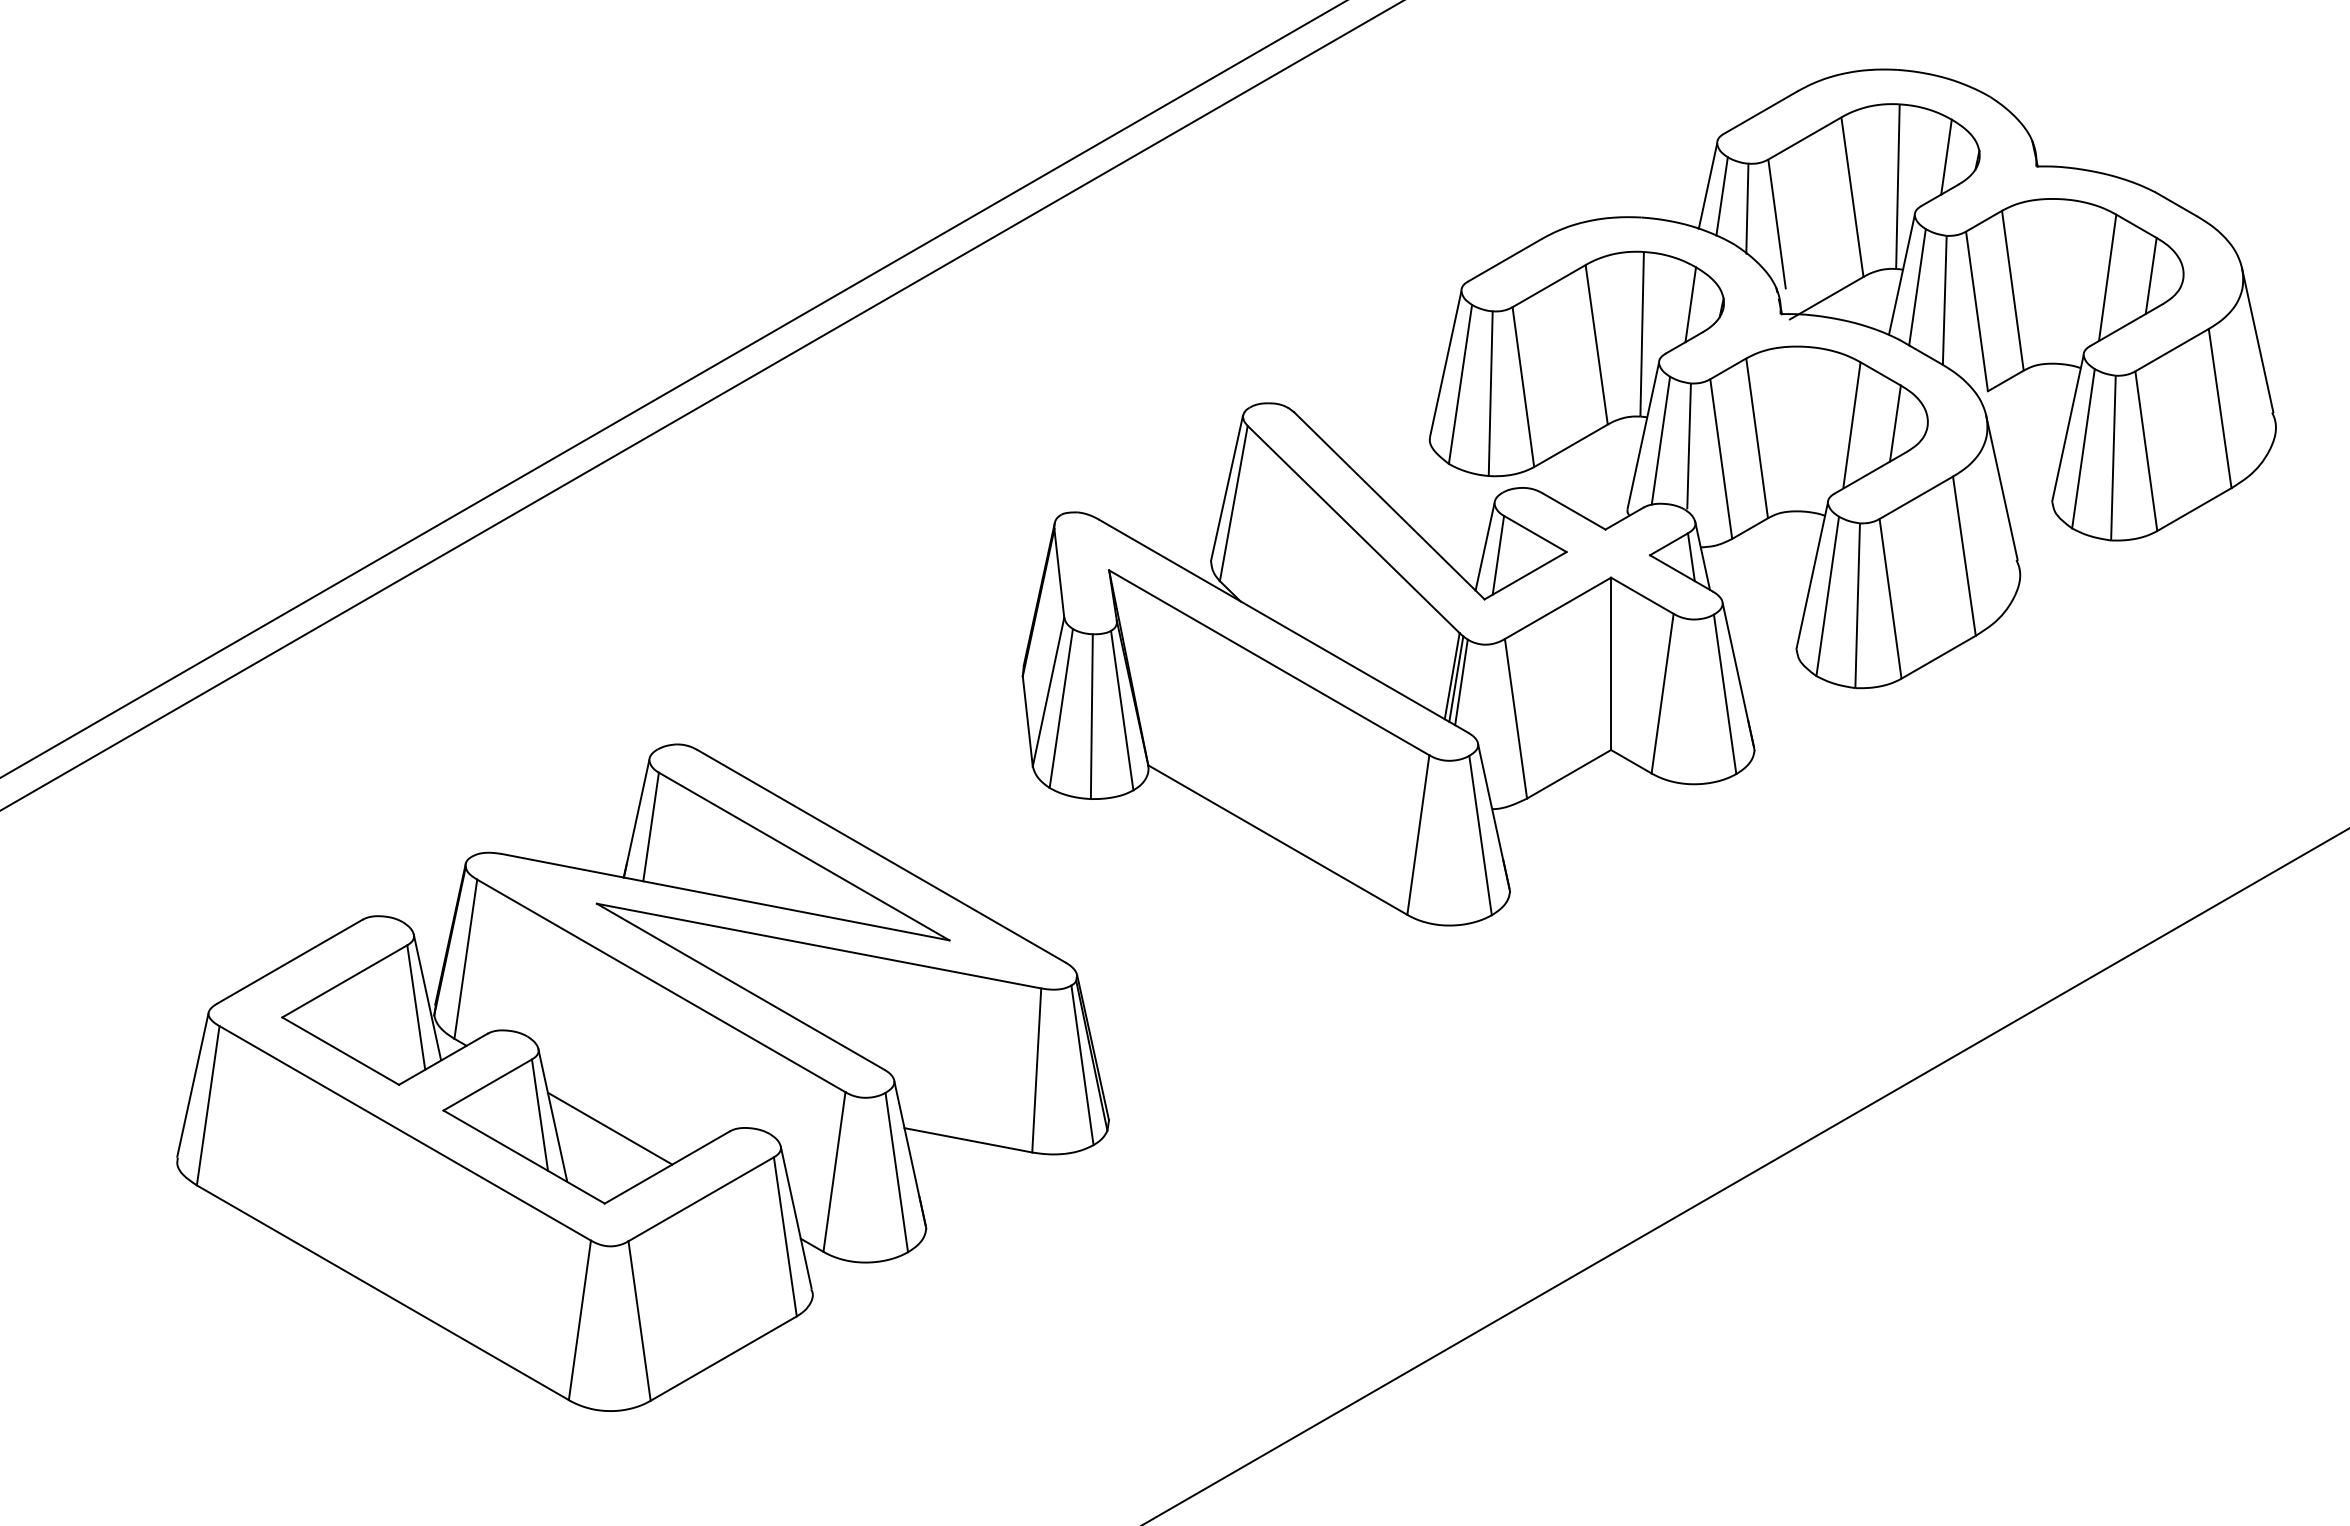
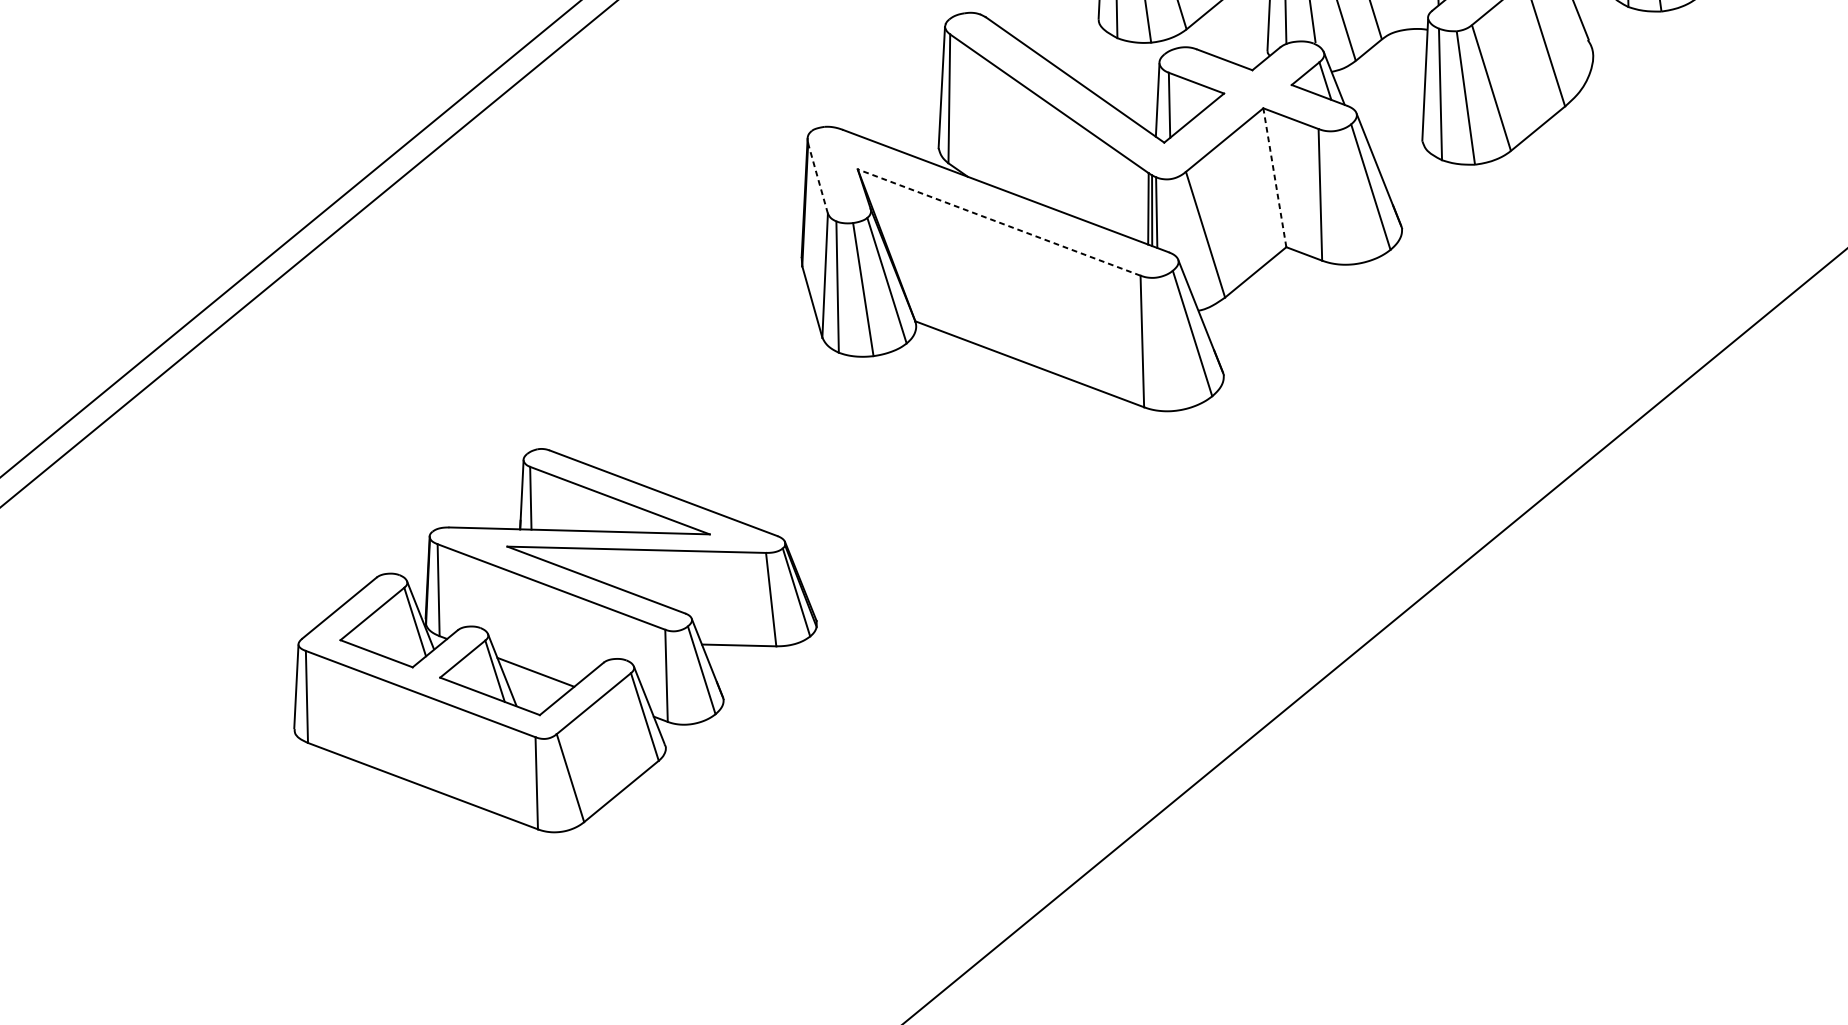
line: (1059, 573) -> (818, 178), solid -> dashed
line: (1269, 662) -> (999, 222), solid -> dashed
line: (1611, 663) -> (1275, 177), solid -> dashed
part: (642, 1077) -> (549, 640), size x0.7

